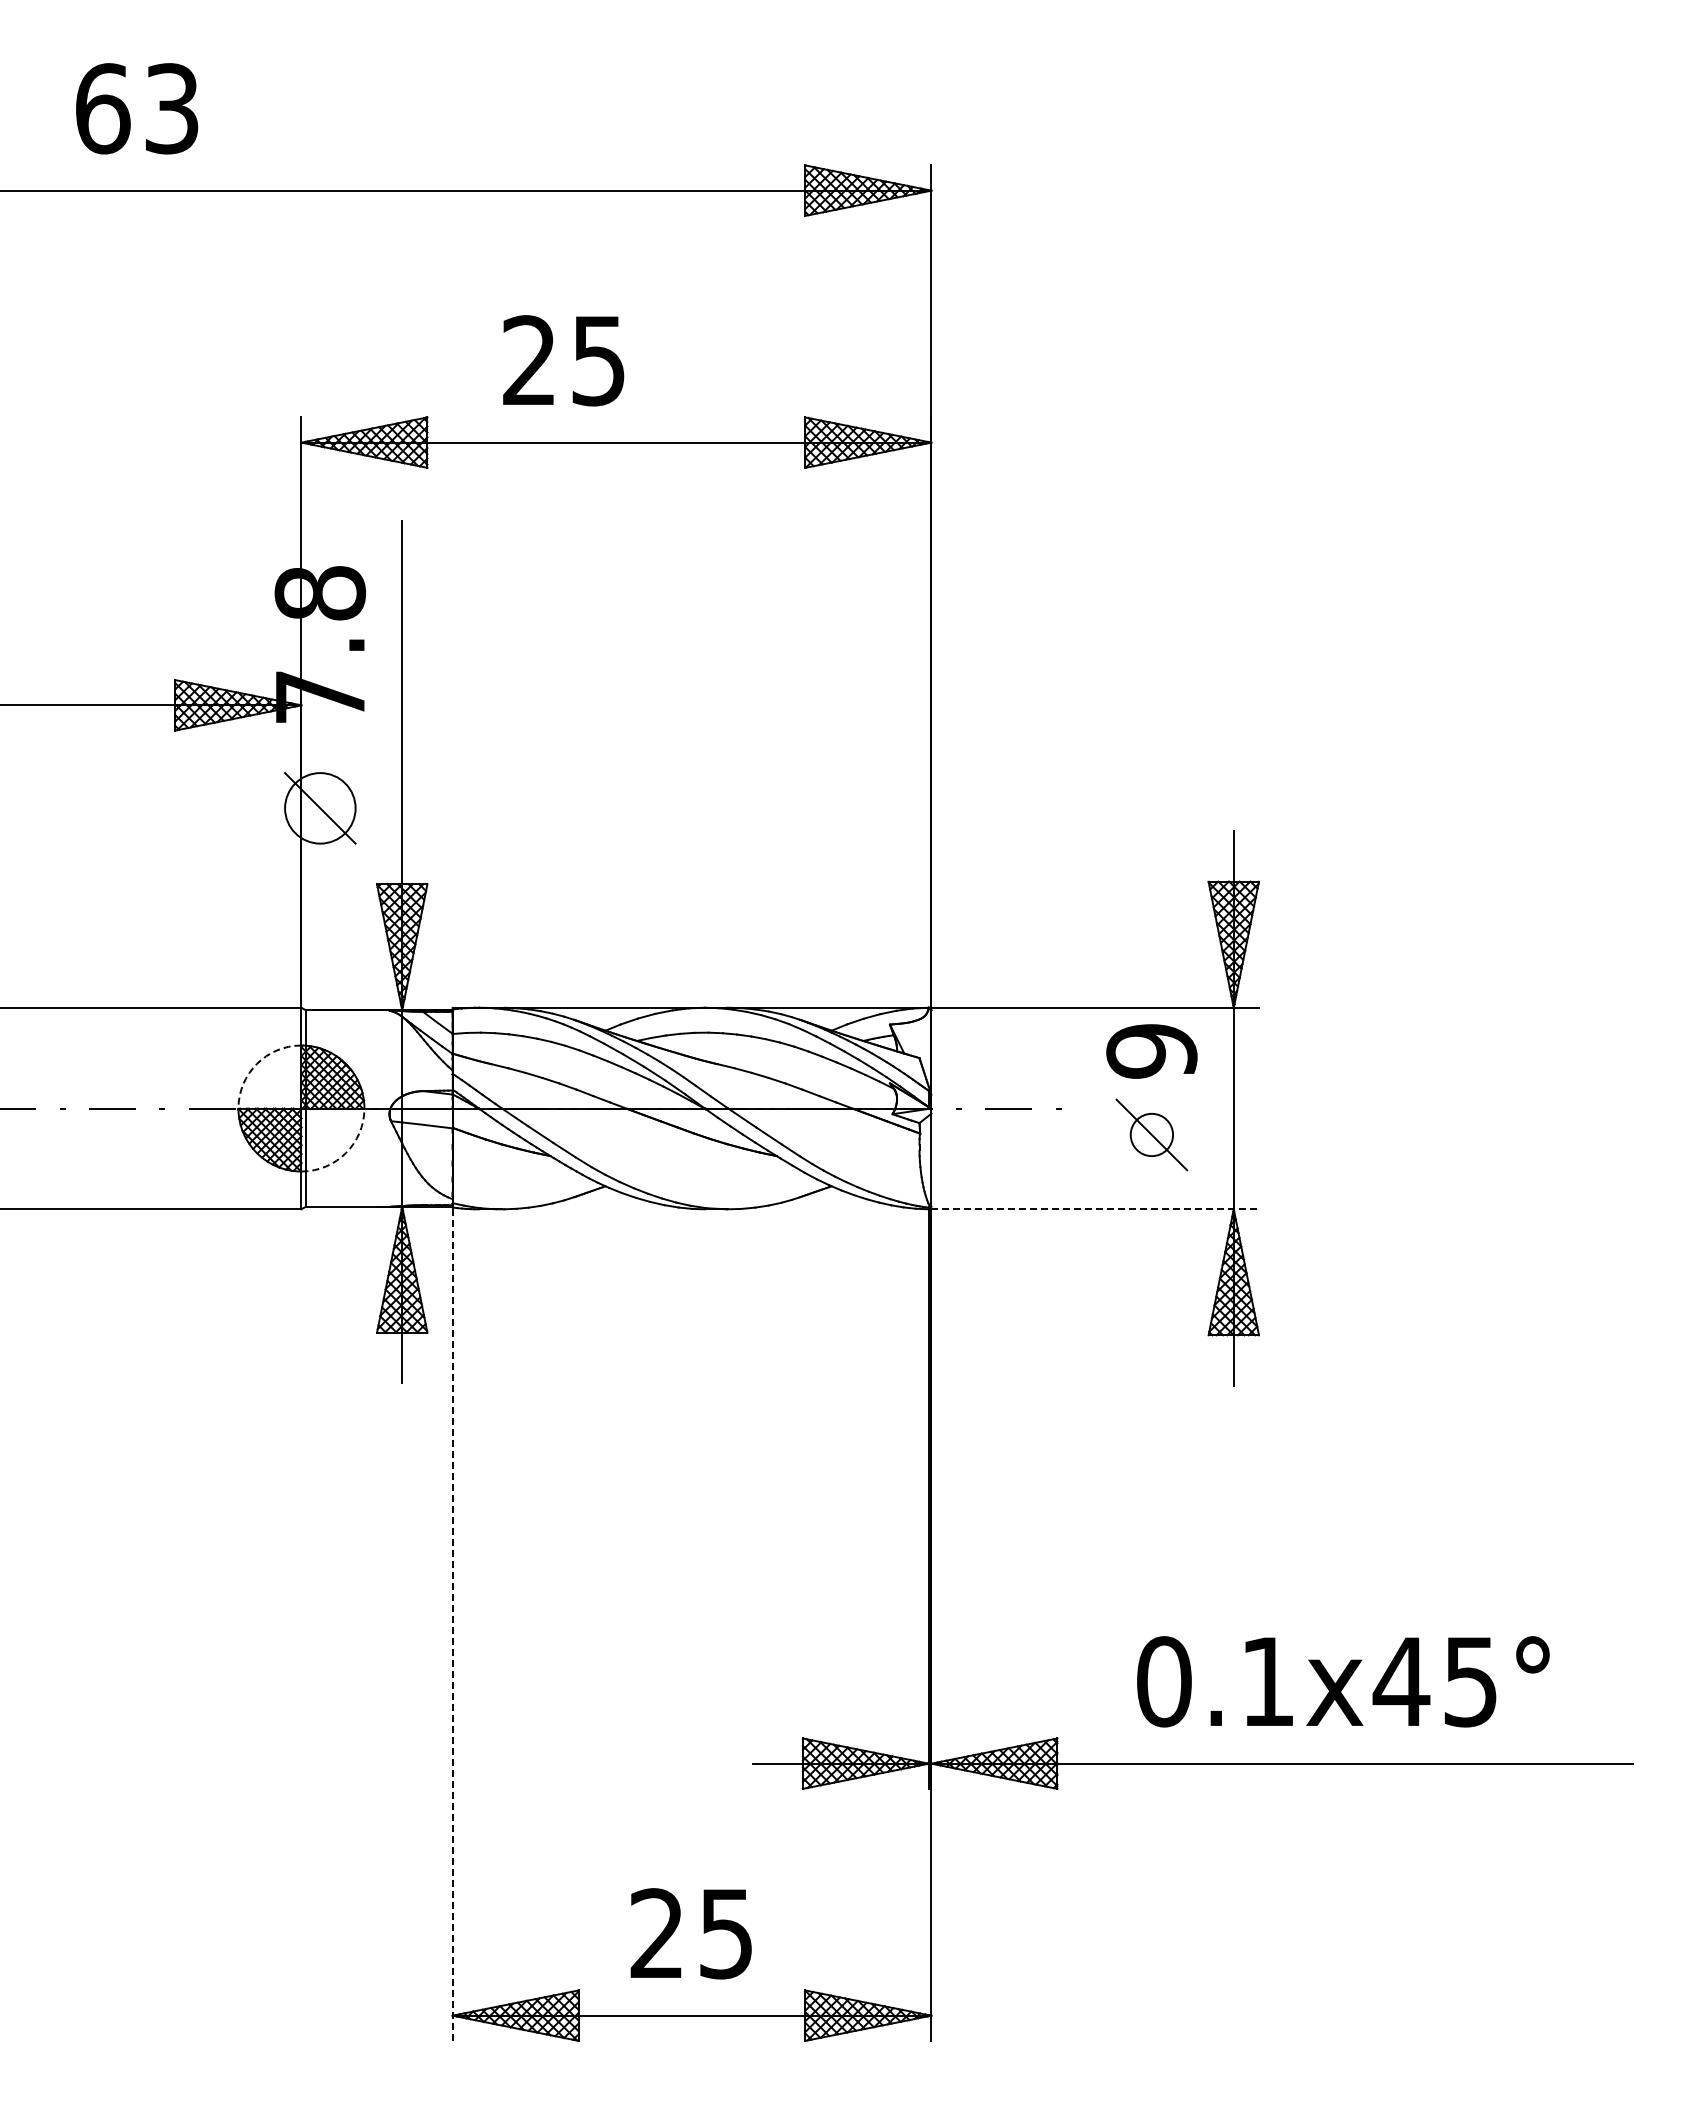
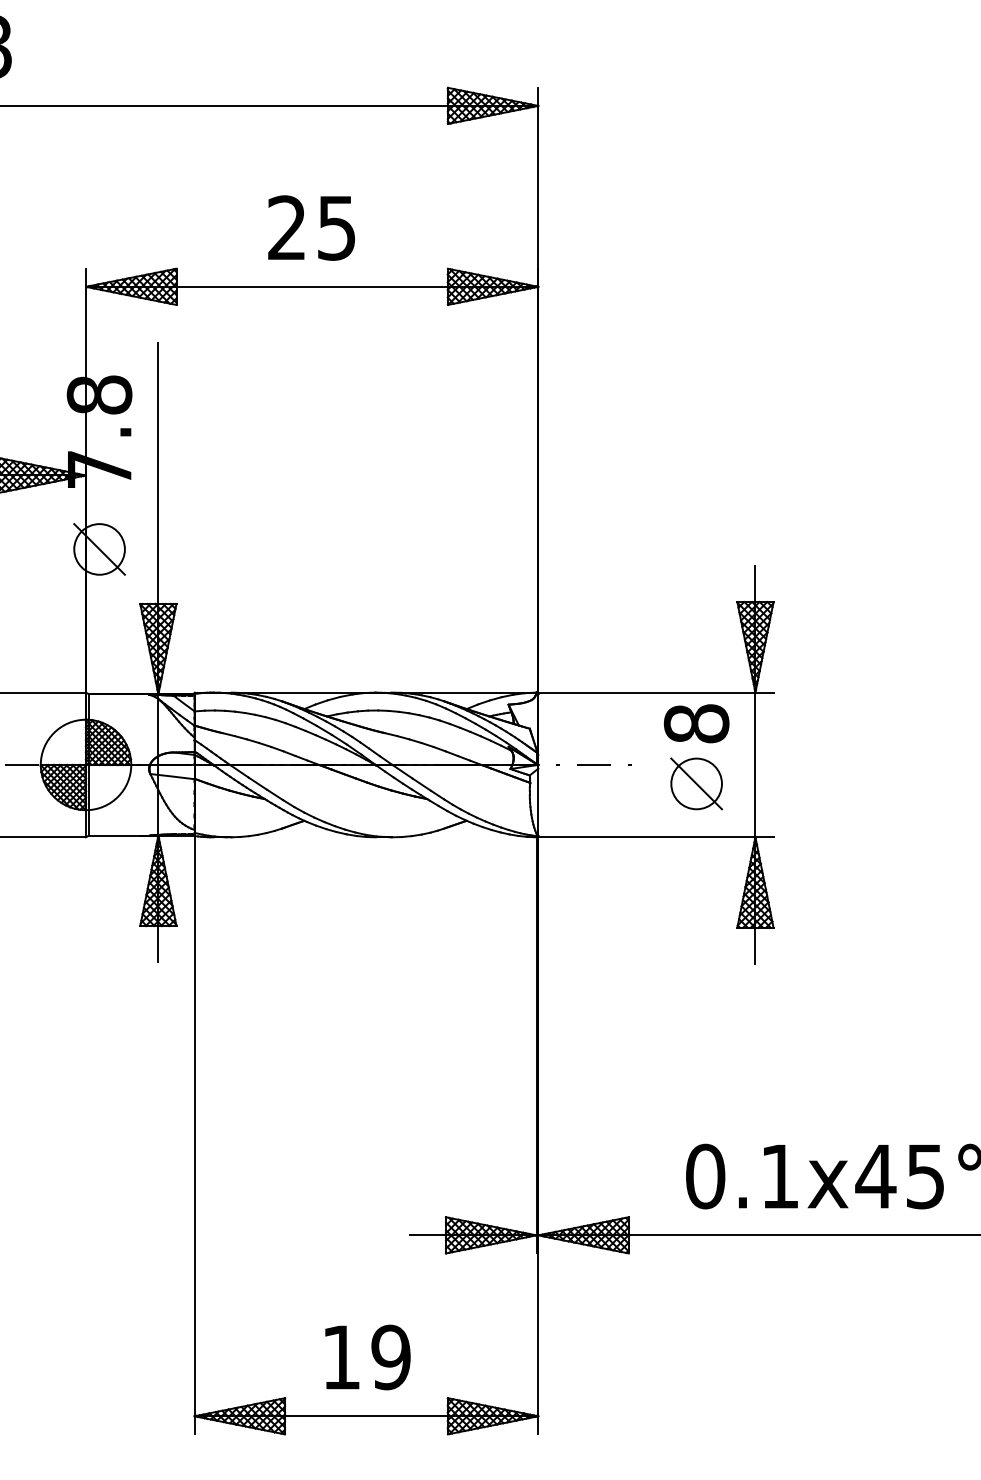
text: (563, 360) -> (311, 227), moved
text: (1151, 1051) -> (696, 724), 9 -> 8
arc: (256, 1063) -> (53, 732), dashed -> solid
circle: (1151, 1134) -> (696, 783), size x1.67
arc: (345, 1153) -> (117, 797), dashed -> solid
line: (1095, 1209) -> (656, 837), dashed -> solid
line: (452, 1625) -> (194, 1136), dashed -> solid
text: (691, 1933) -> (366, 1357), 25 -> 19

